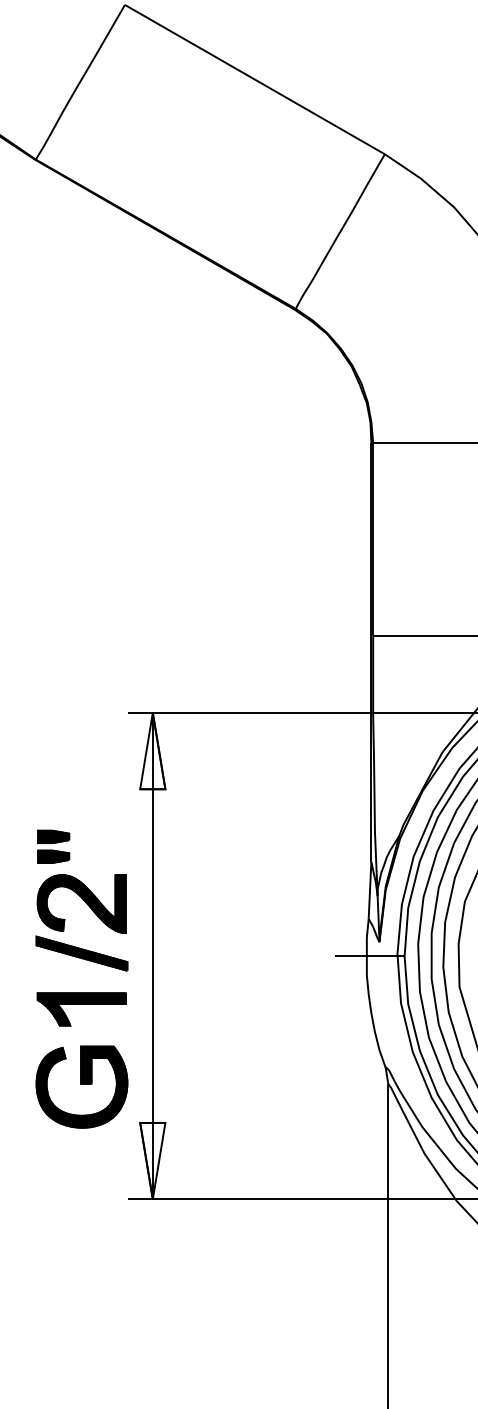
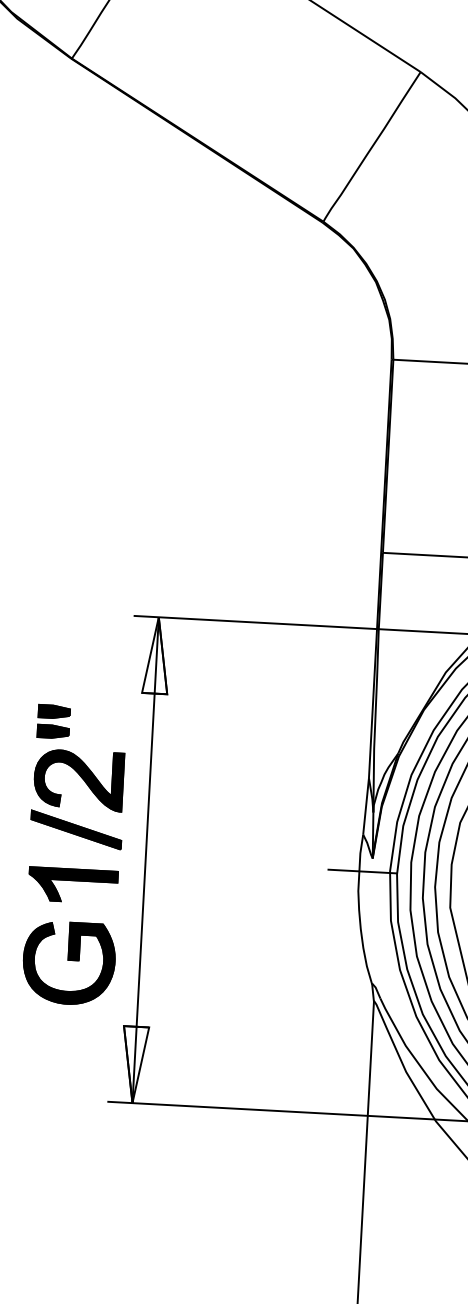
part: (81, 992) -> (73, 868), moved

